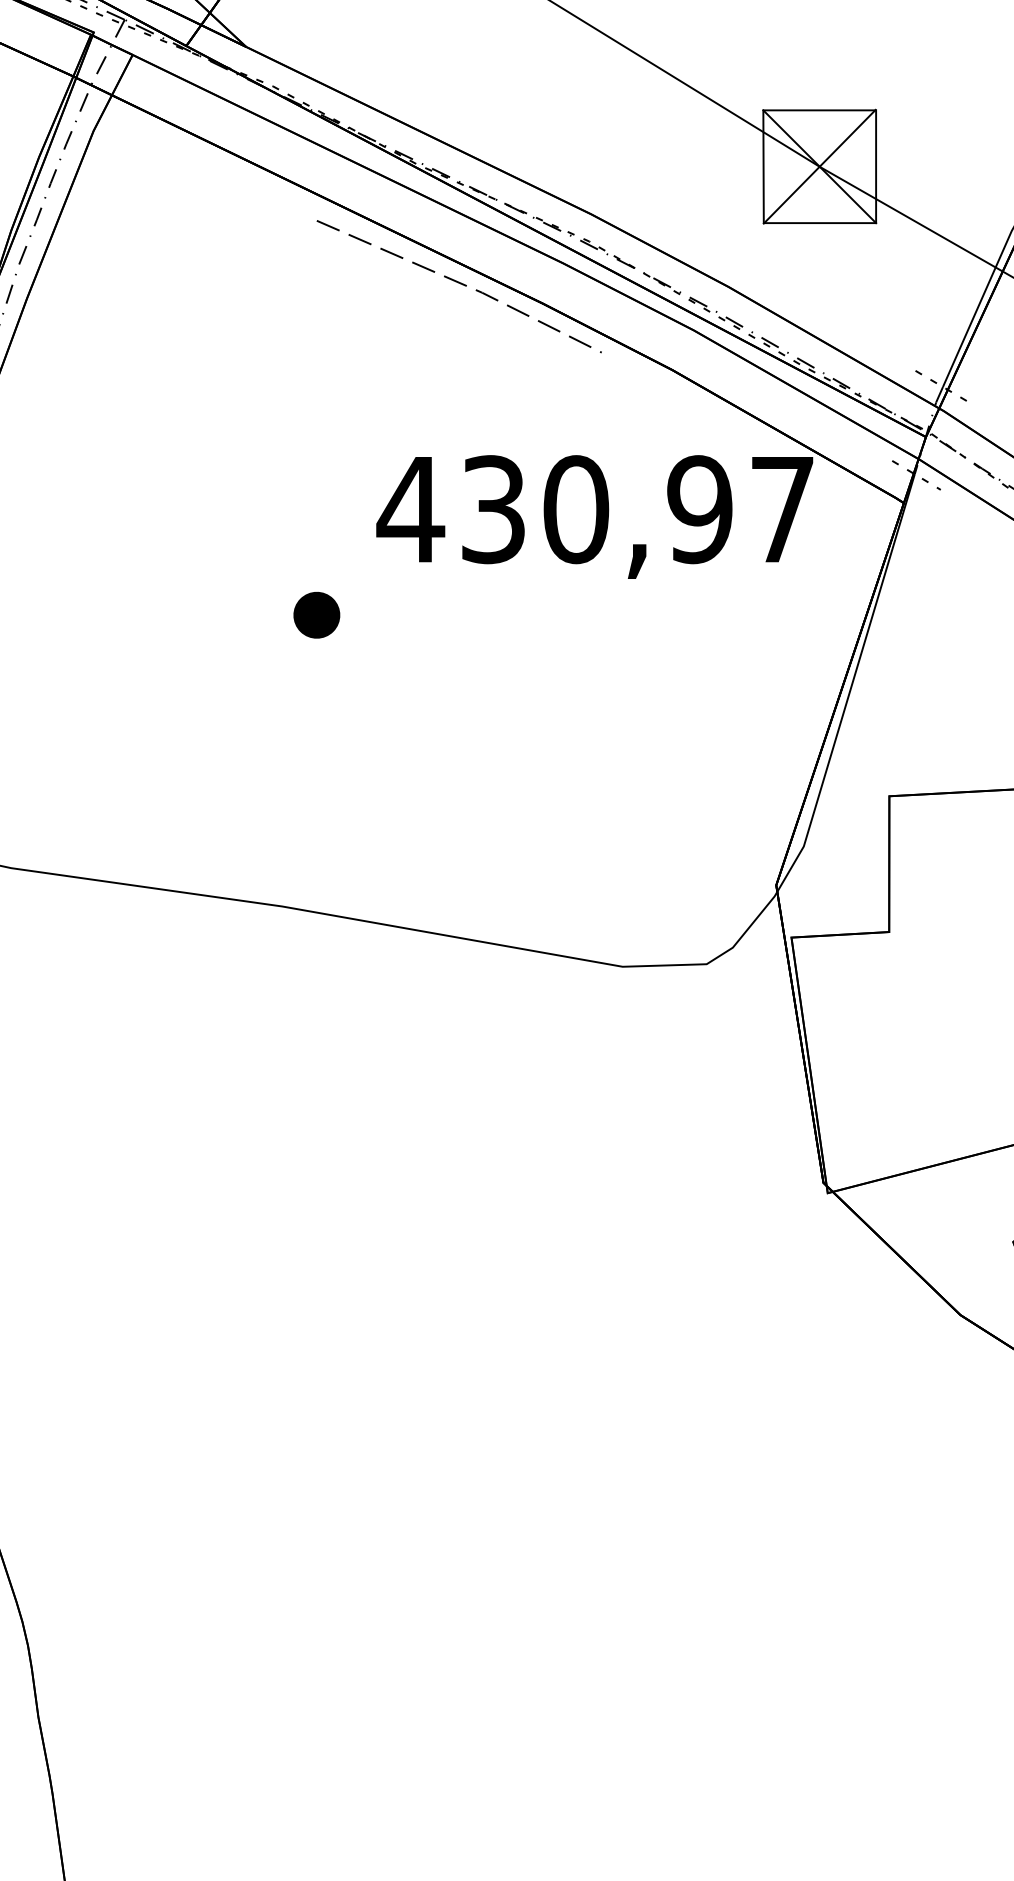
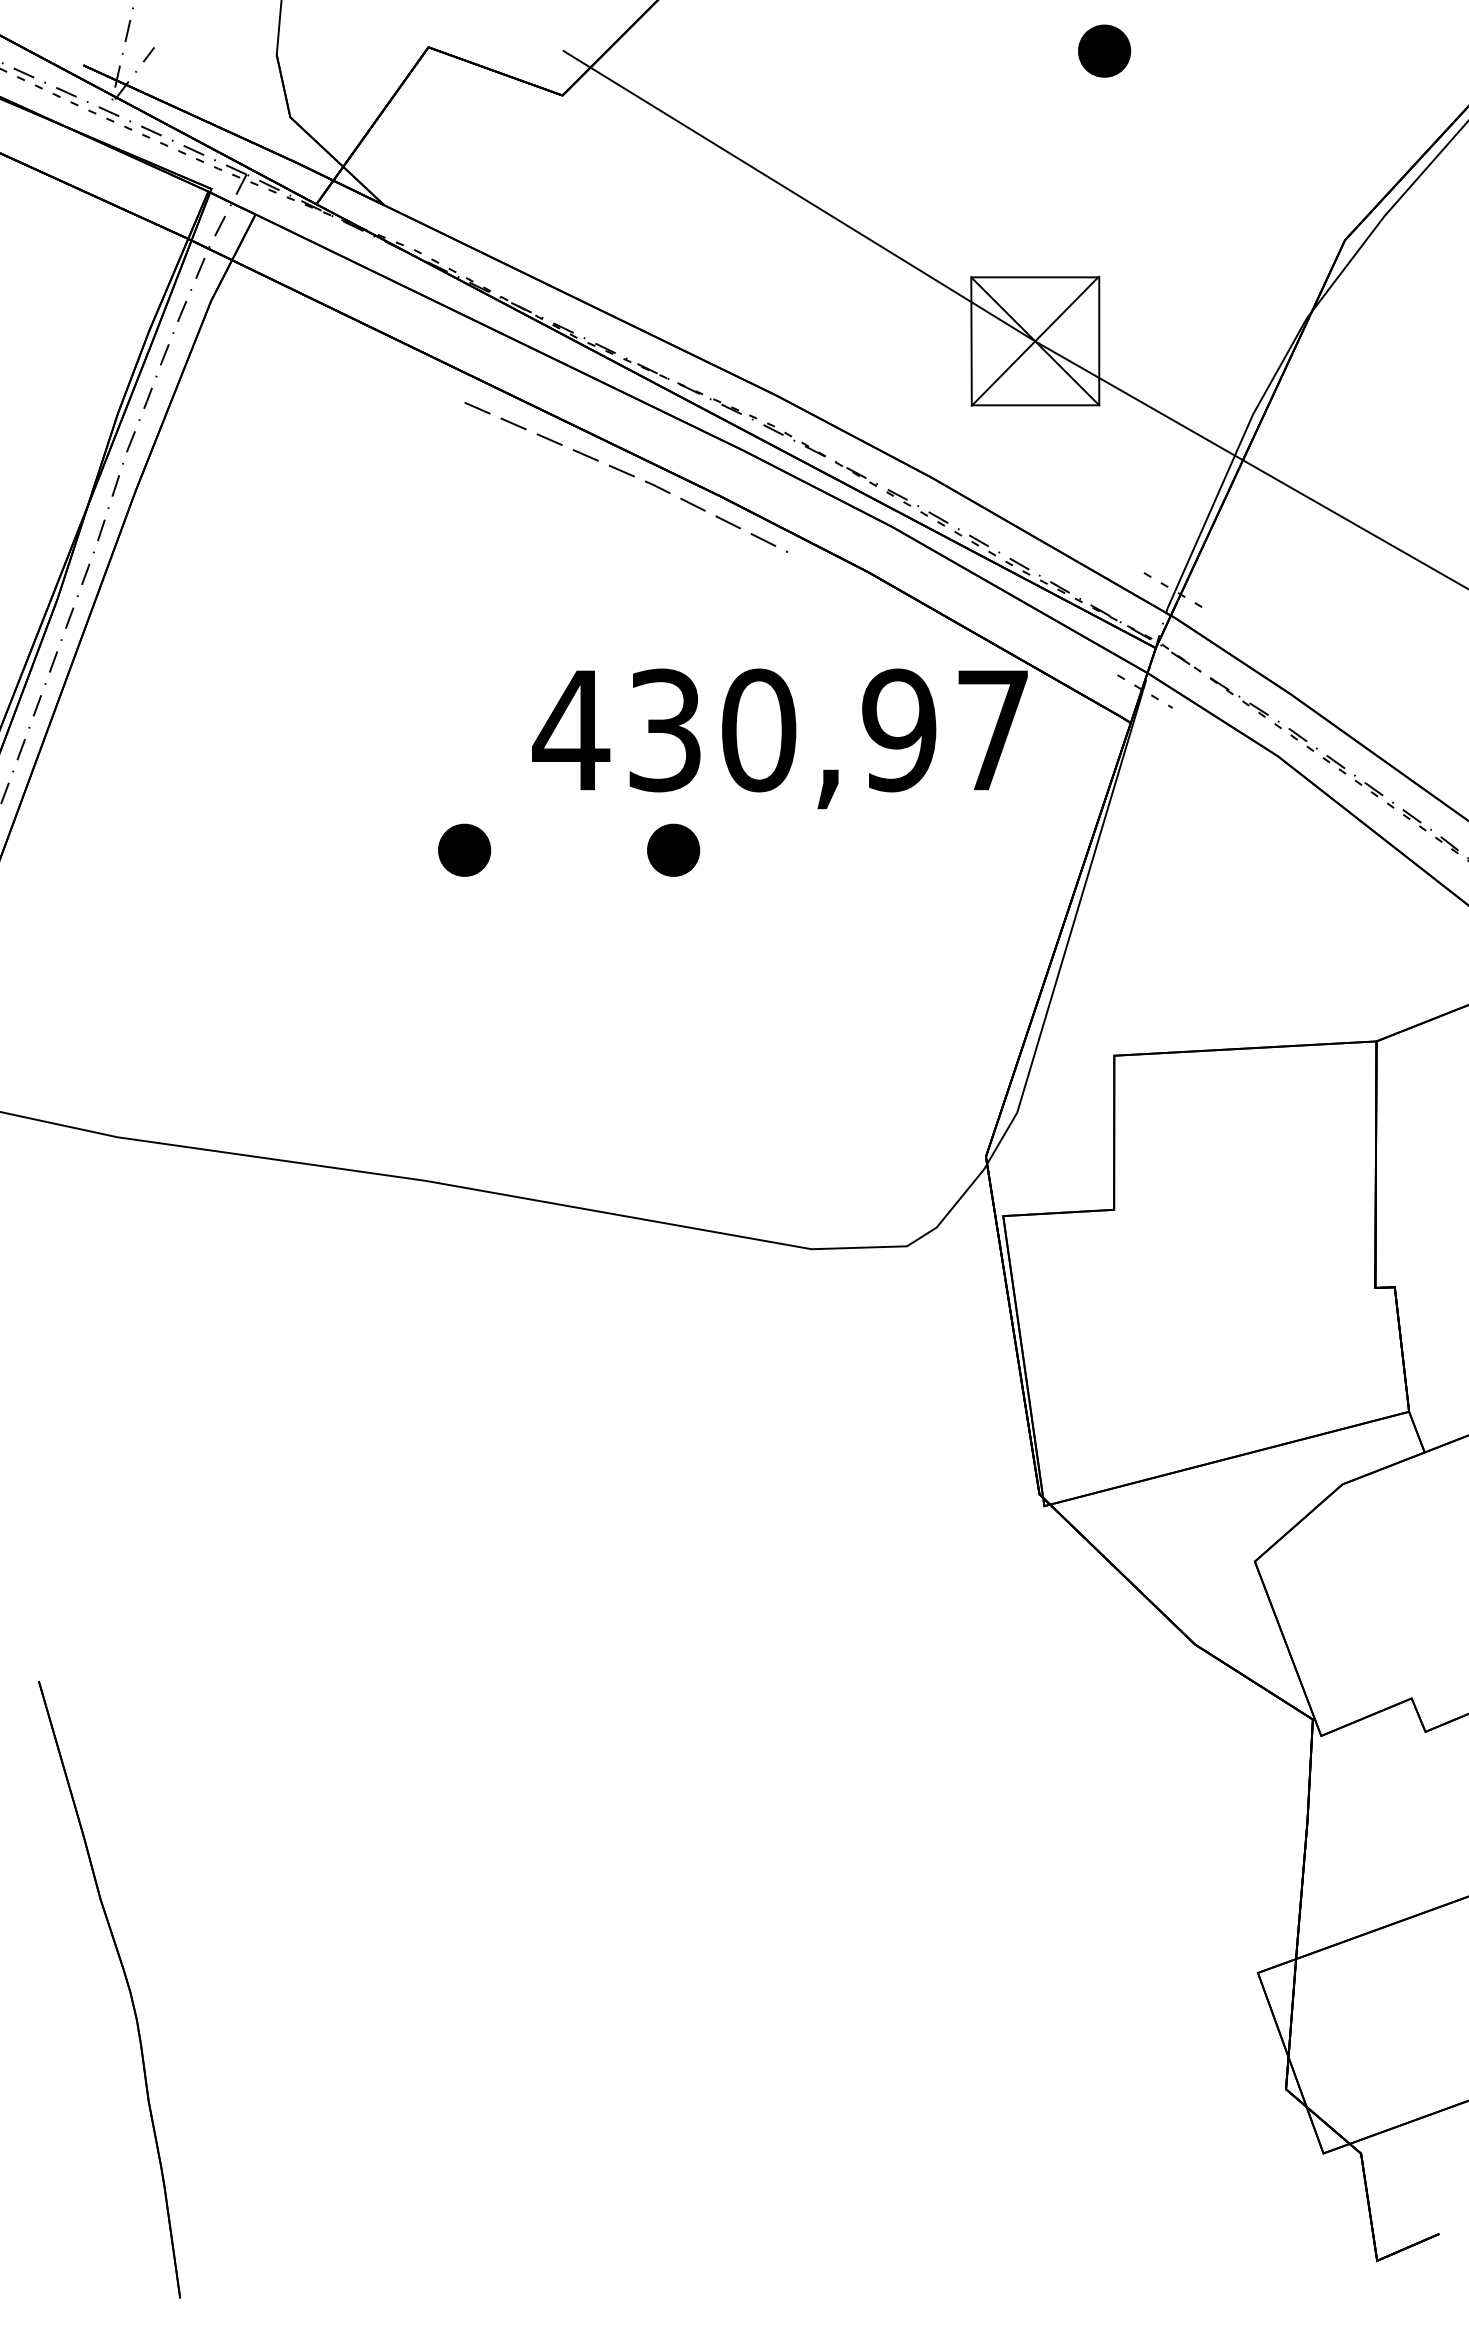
part: (500, 614) -> (673, 849), added

